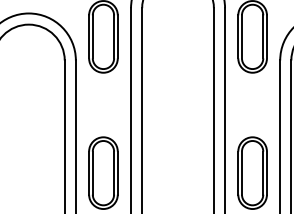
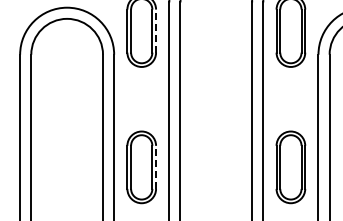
line: (118, 37) -> (156, 31), solid -> dashed
line: (118, 173) -> (156, 167), solid -> dashed

